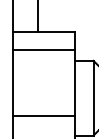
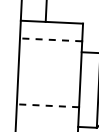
line: (43, 49) -> (50, 39), solid -> dashed
line: (43, 115) -> (47, 105), solid -> dashed

